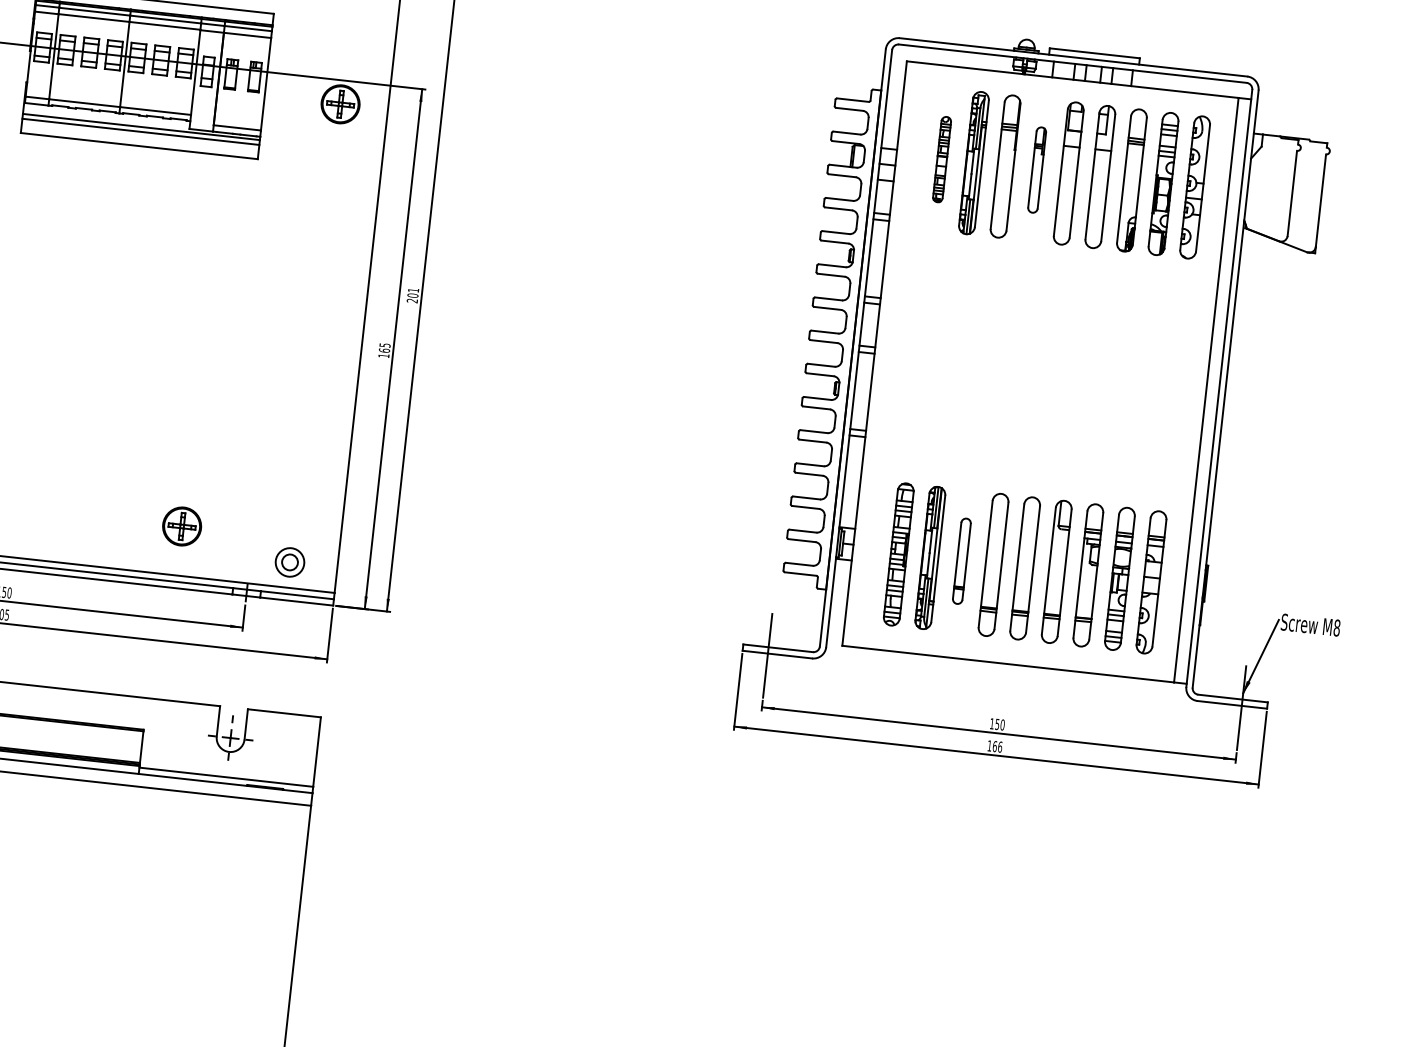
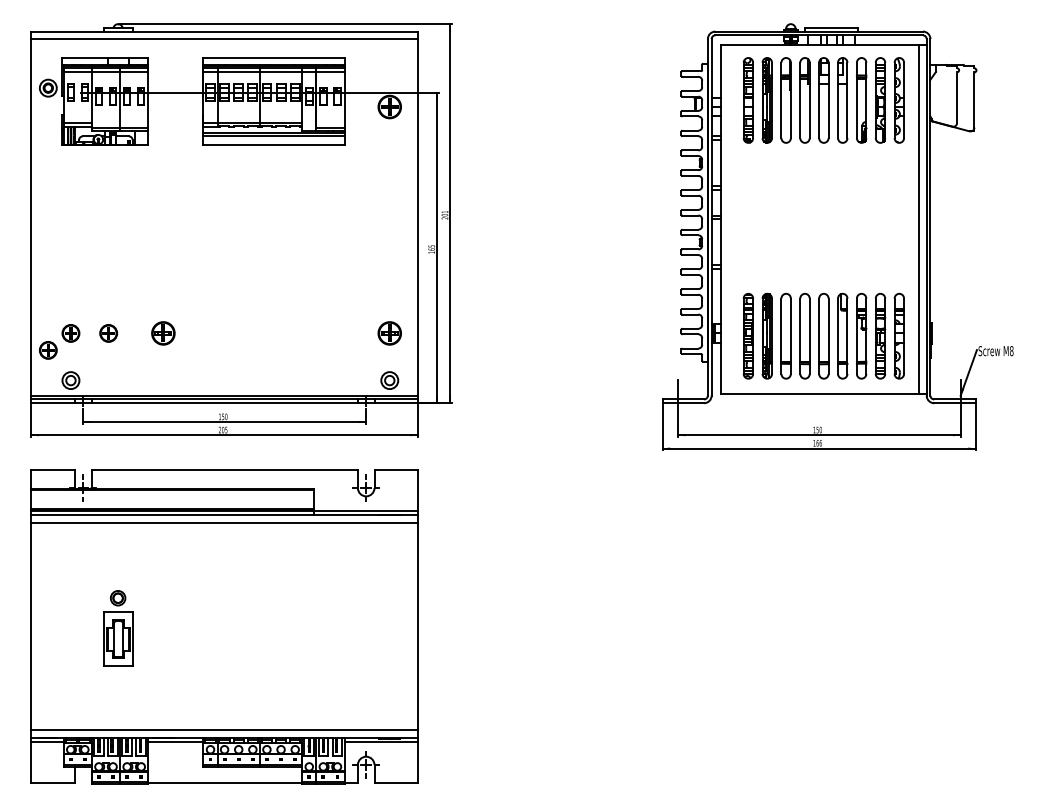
part: (940, 159) -> (747, 100), size x1.67
part: (1036, 170) -> (804, 100), size x1.67
part: (181, 526) -> (389, 333), moved
part: (961, 560) -> (785, 335), size x1.67

